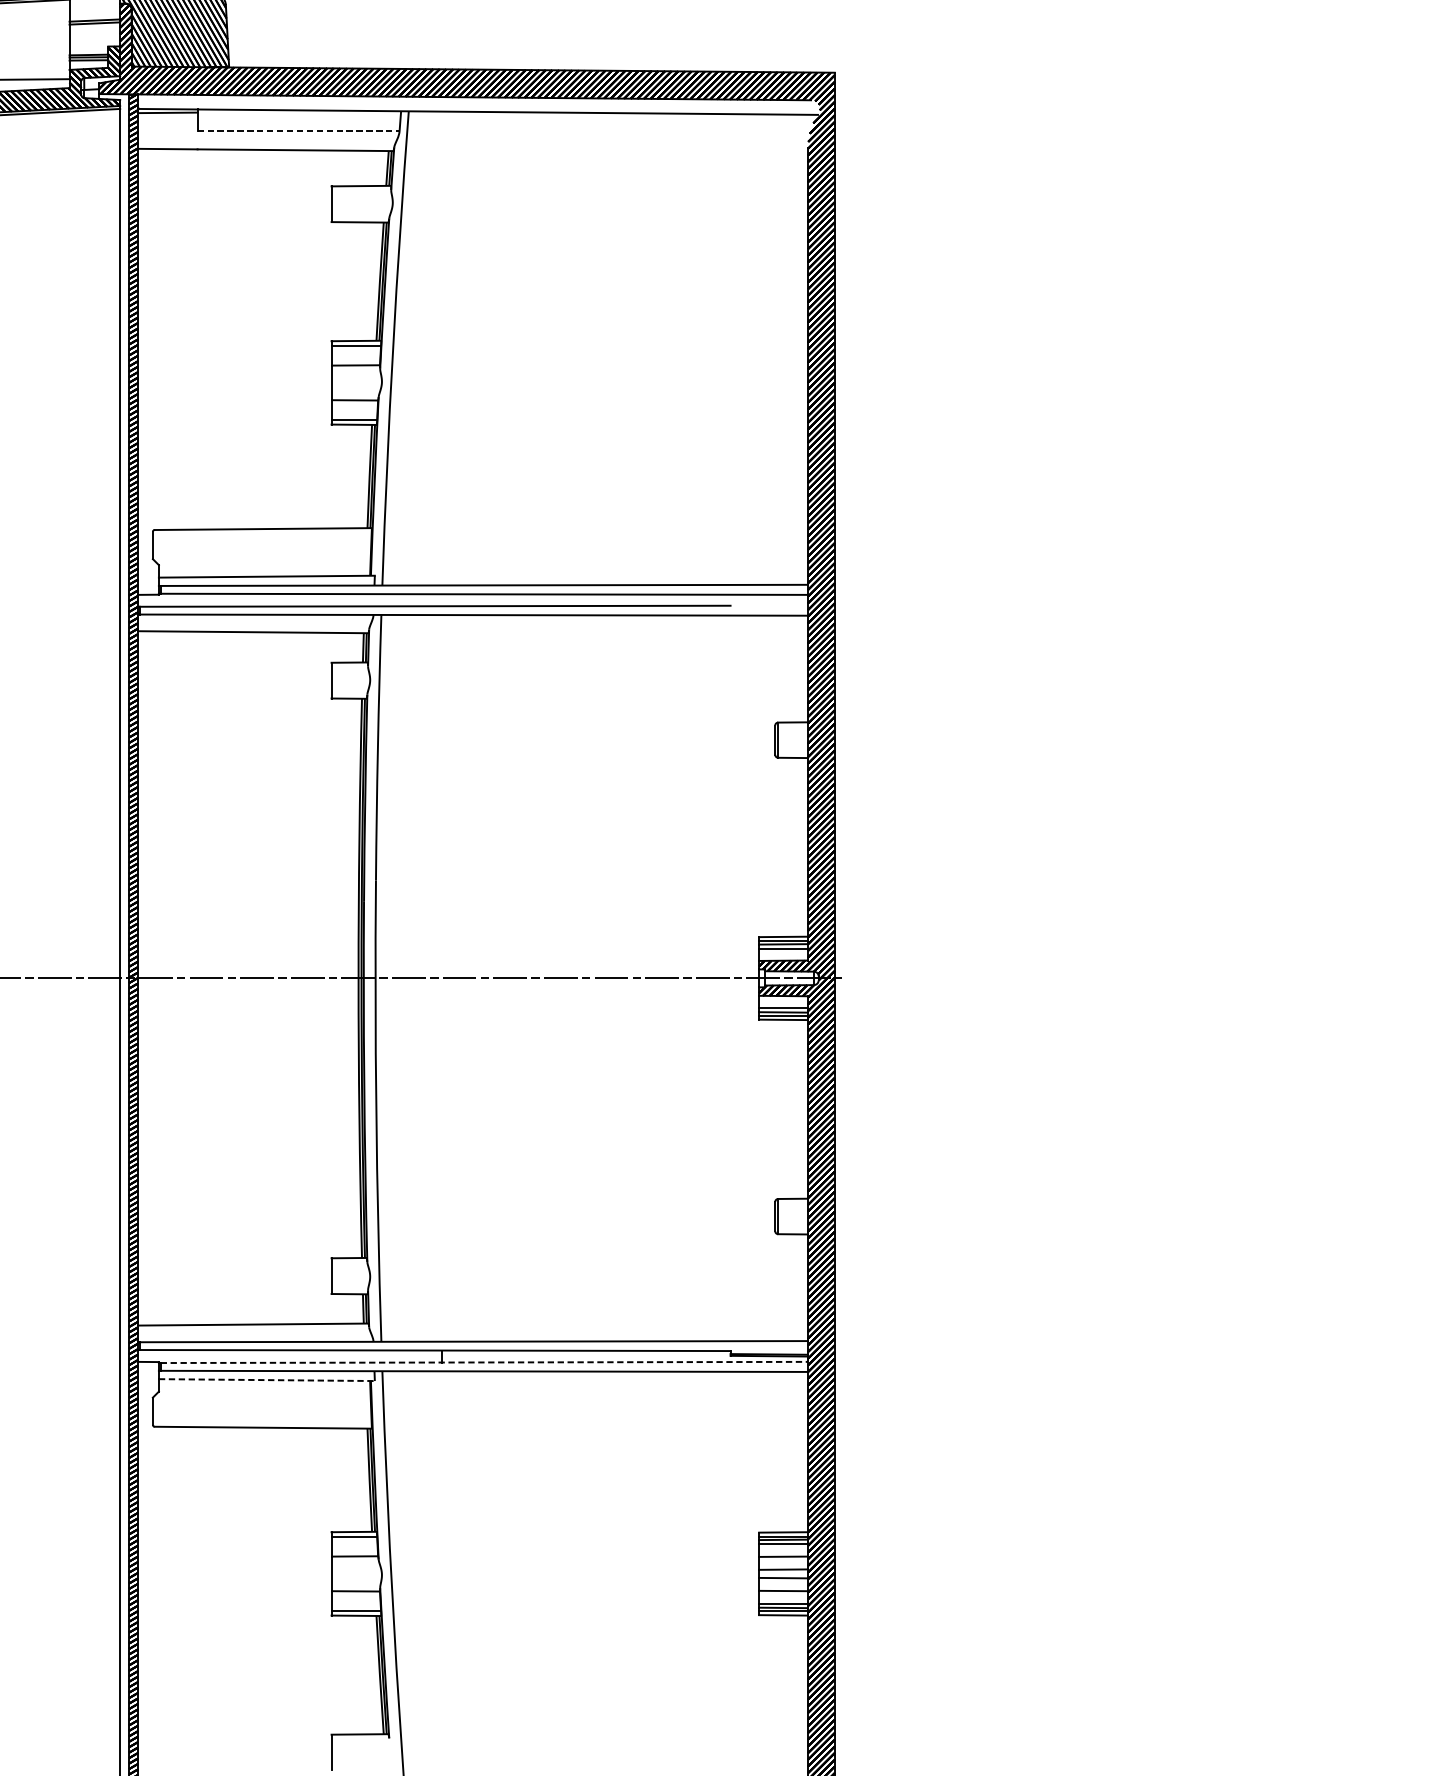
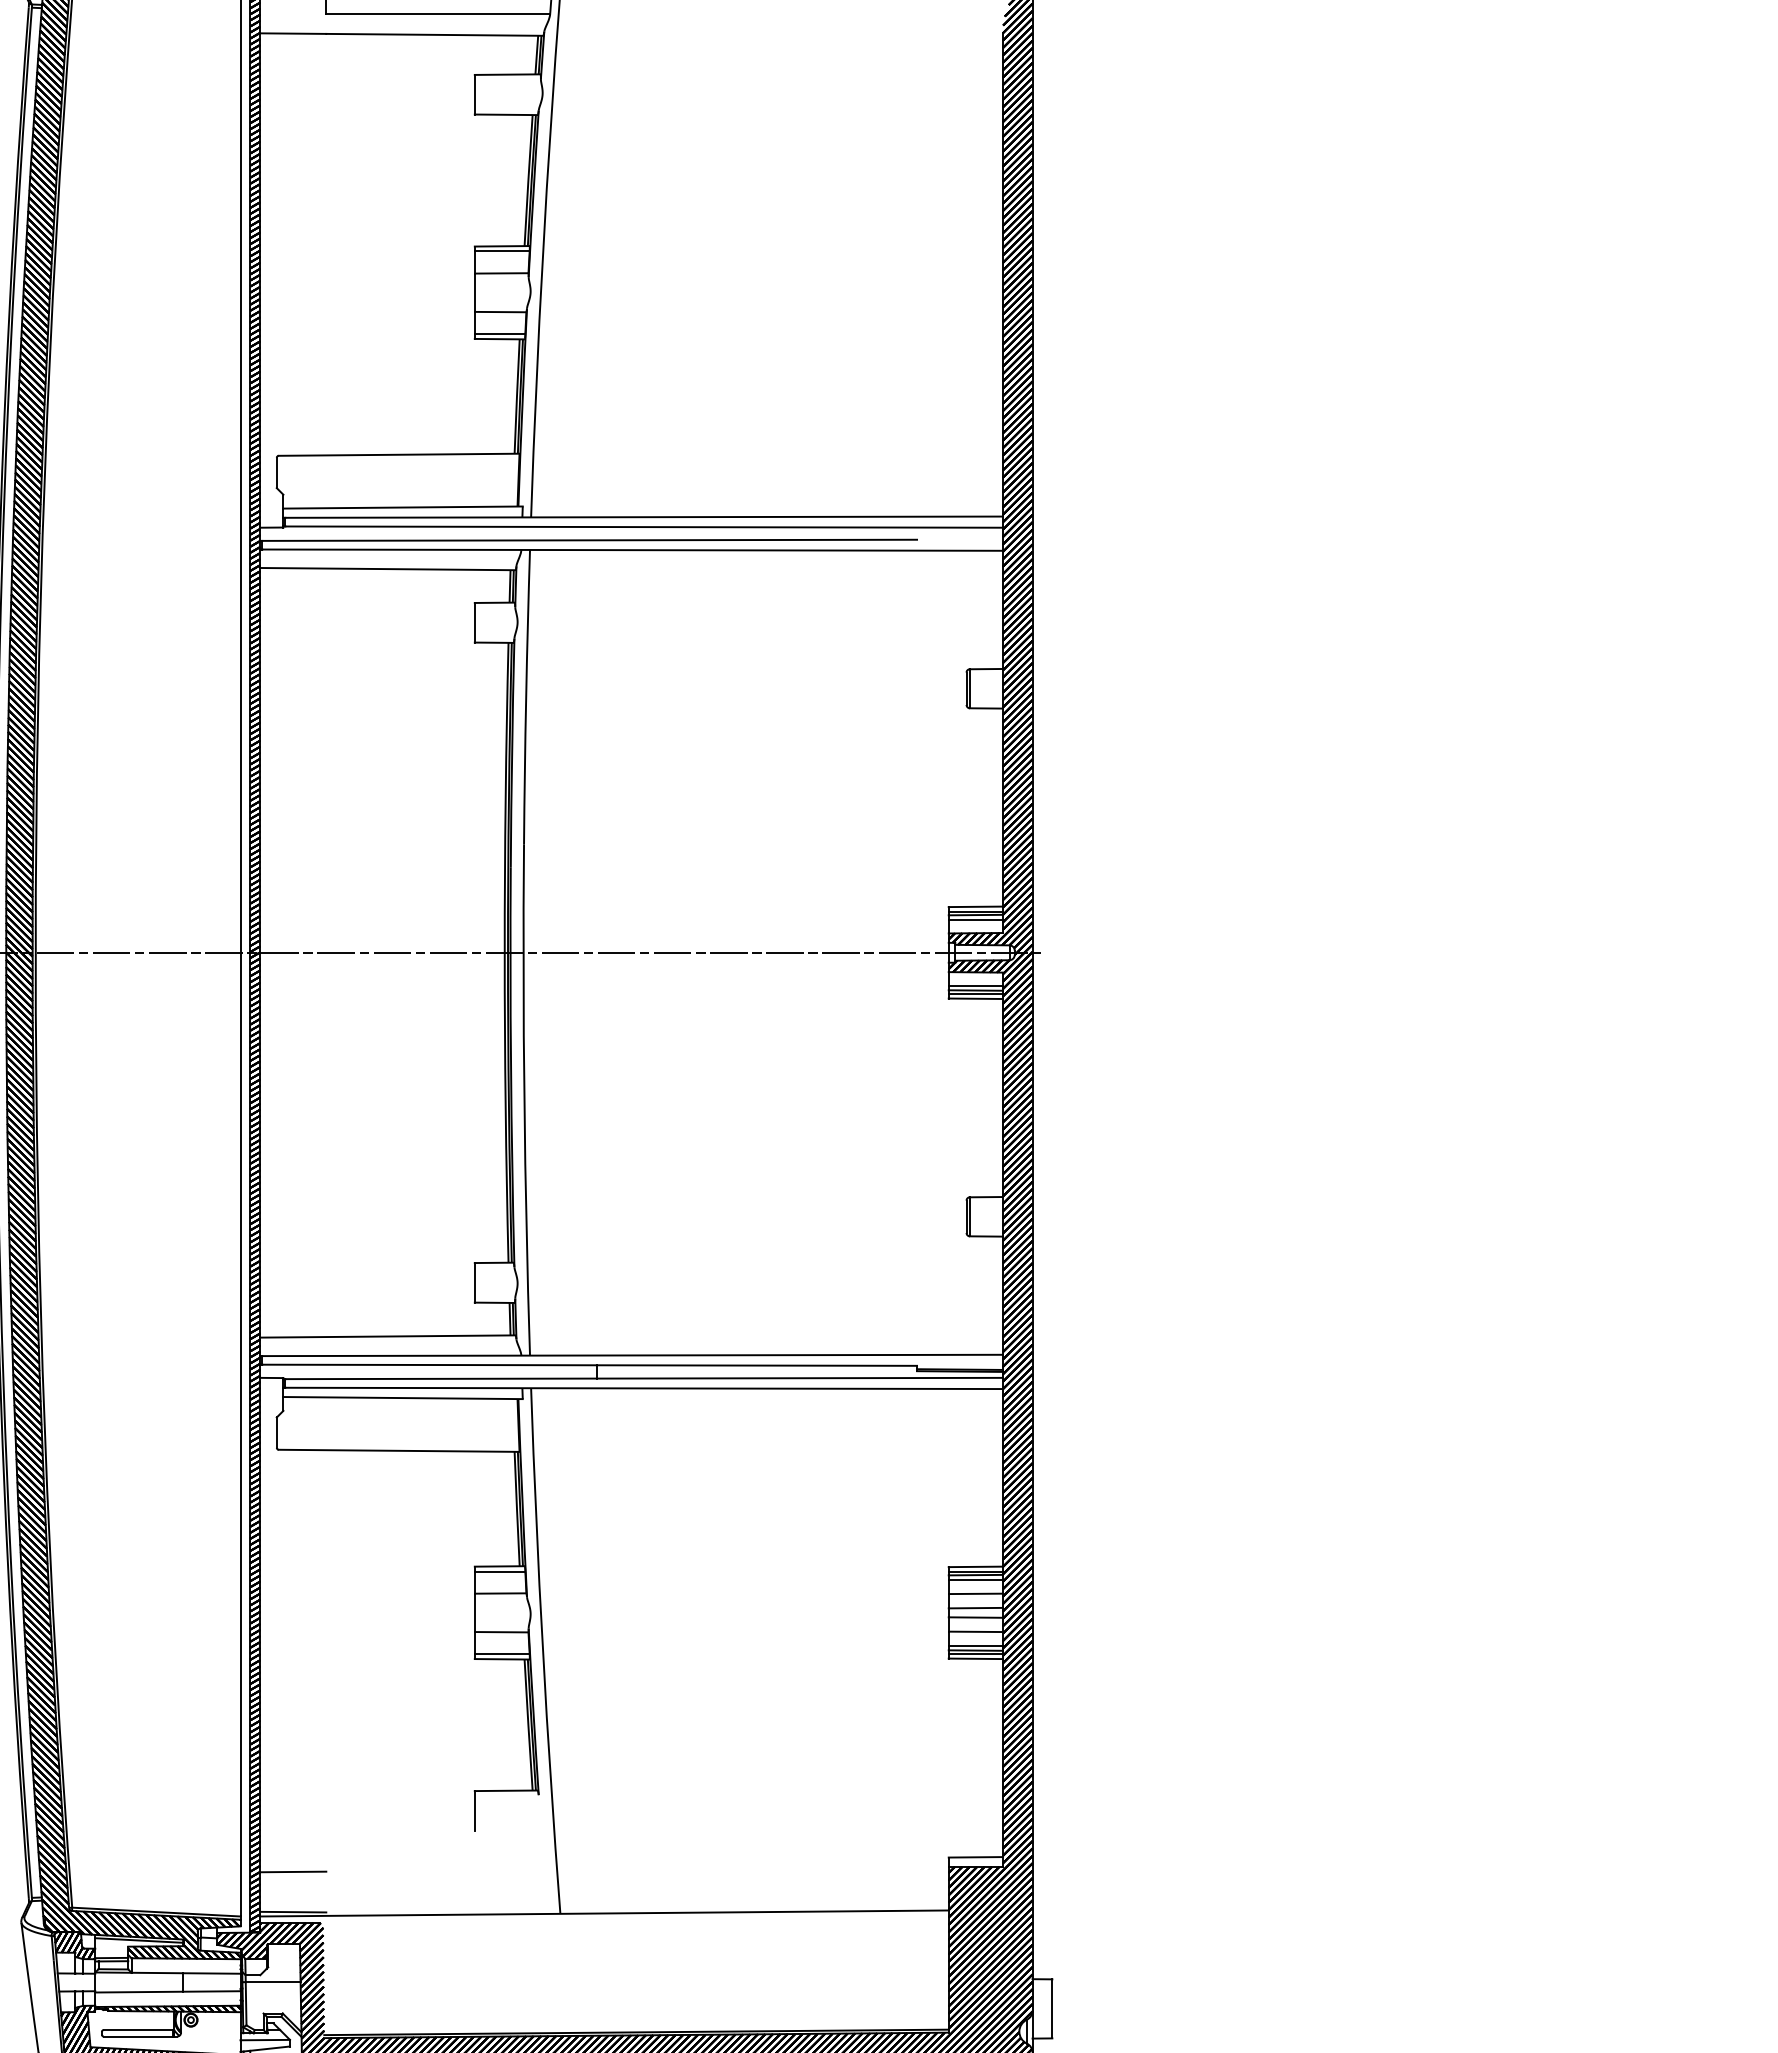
line: (298, 130) -> (438, 13), dashed -> solid
line: (484, 1362) -> (644, 1378), dashed -> solid
line: (267, 1380) -> (403, 1398), dashed -> solid

